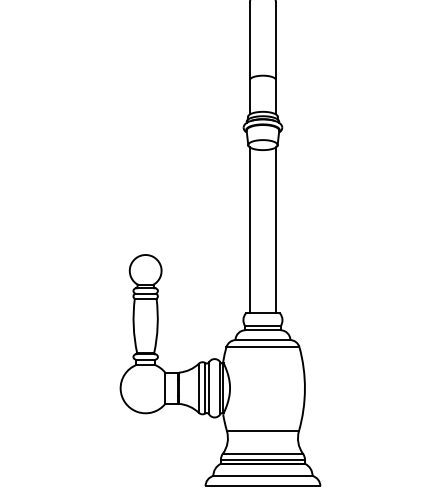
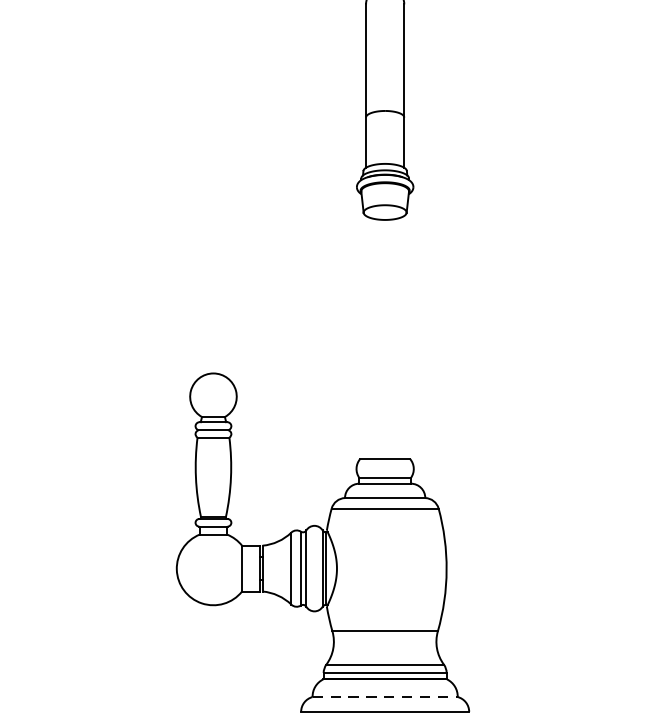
line: (249, 230) -> (365, 337), removed
line: (276, 230) -> (404, 337), removed
line: (262, 476) -> (384, 697), solid -> dashed

